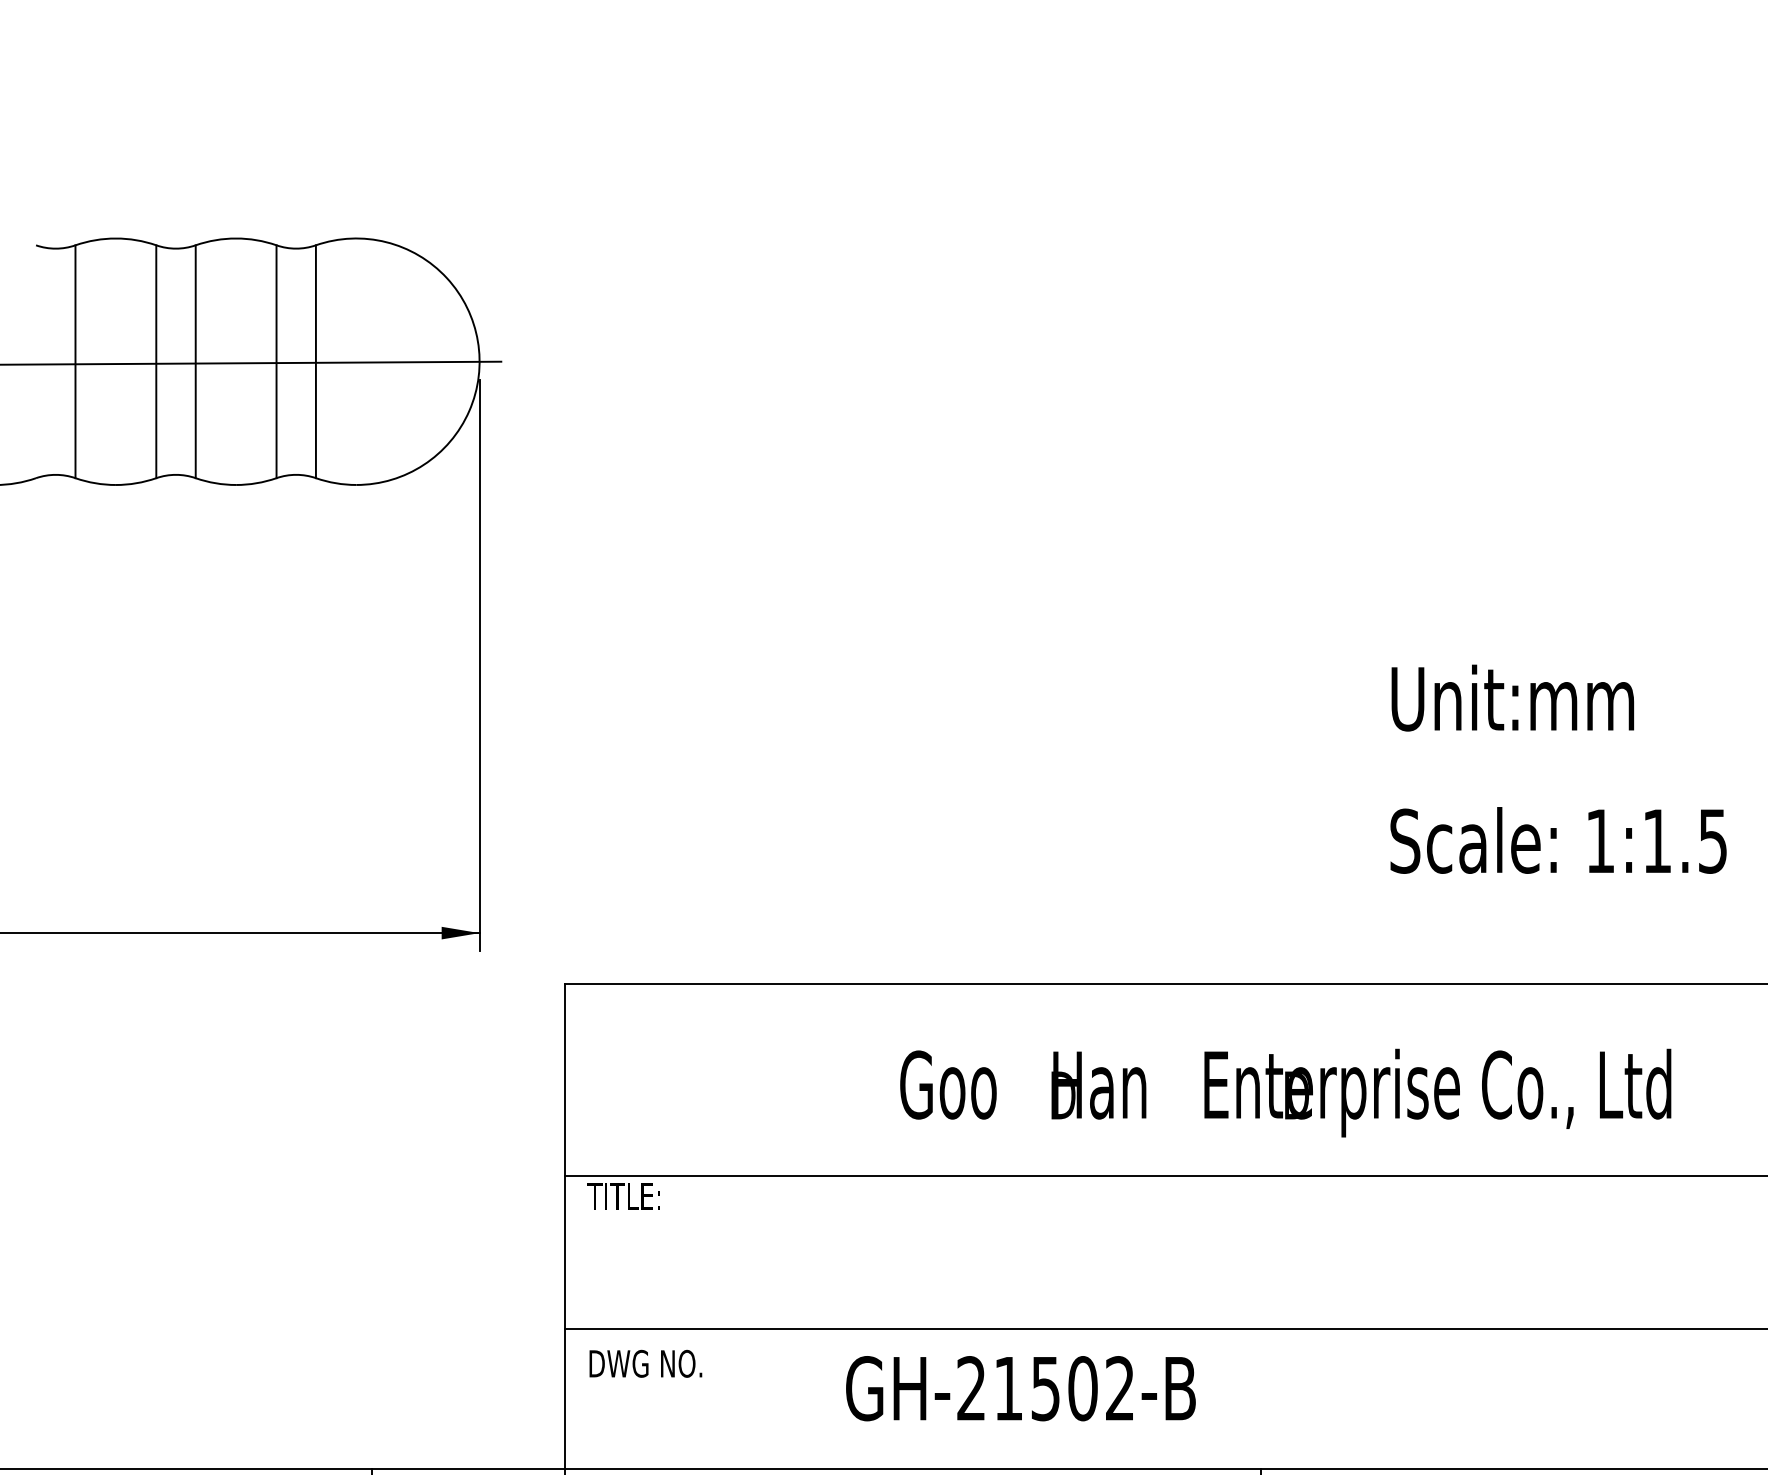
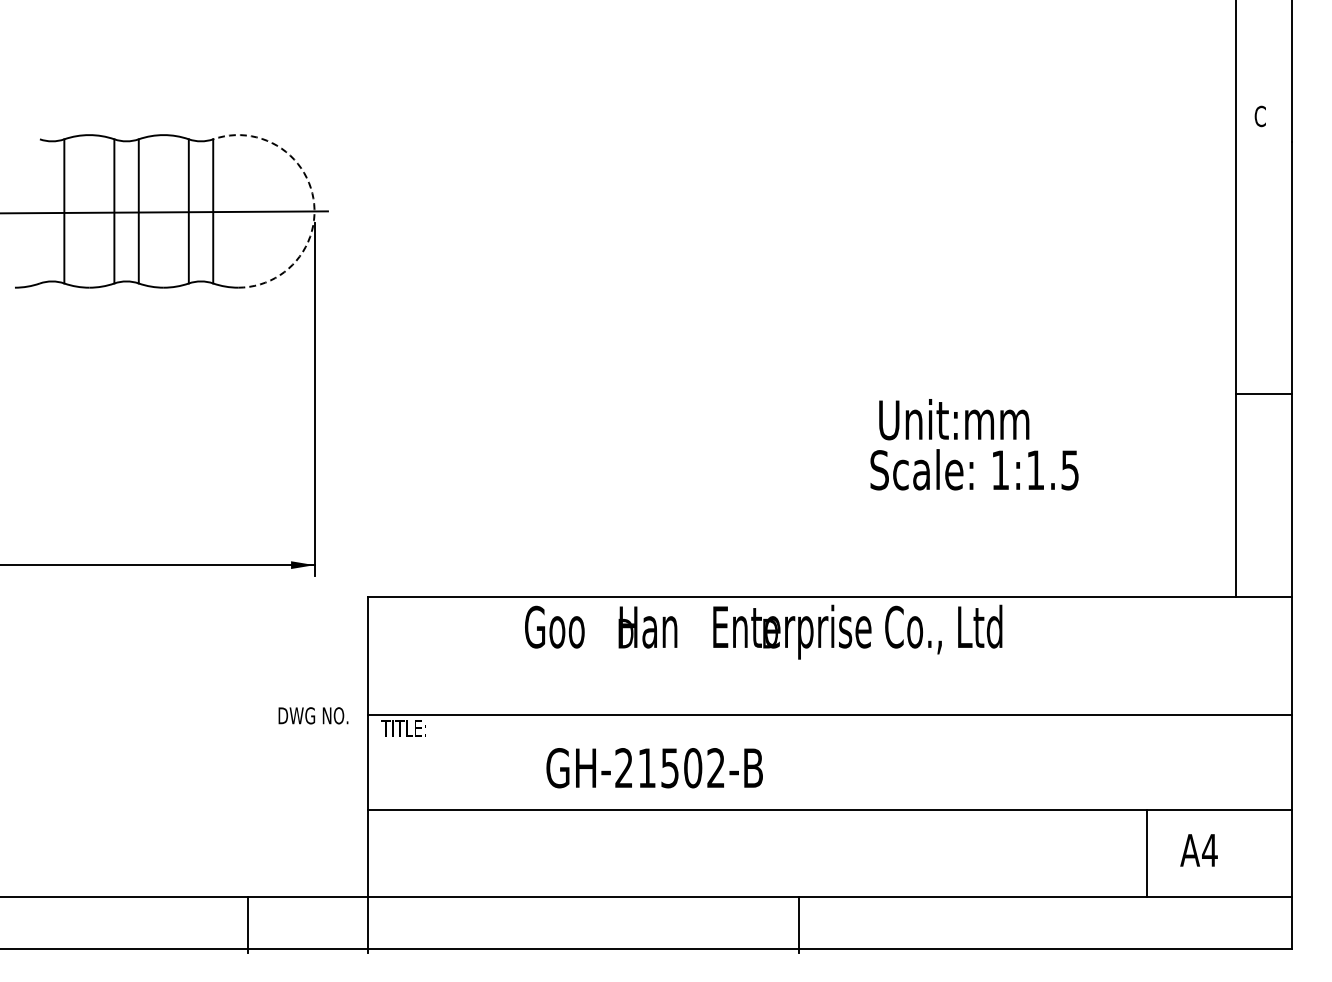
arc: (477, 340) -> (313, 198), solid -> dashed
text: (1558, 840) -> (974, 469), moved
text: (1285, 1091) -> (763, 631), moved
text: (645, 1363) -> (313, 715), moved
text: (1020, 1389) -> (654, 768), moved

